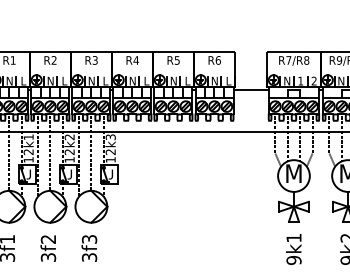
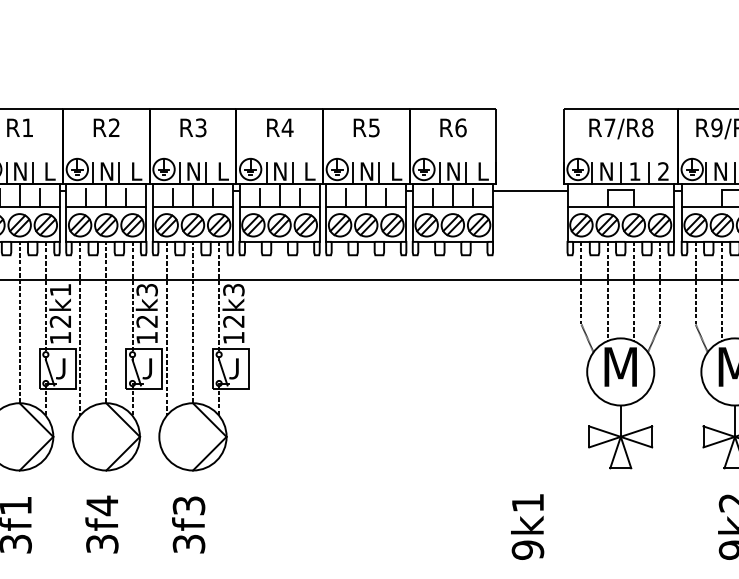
text: (69, 137) -> (146, 290), 12k2 -> 12k3
text: (47, 239) -> (100, 505), 3f2 -> 3f4
text: (293, 249) -> (526, 527), moved

